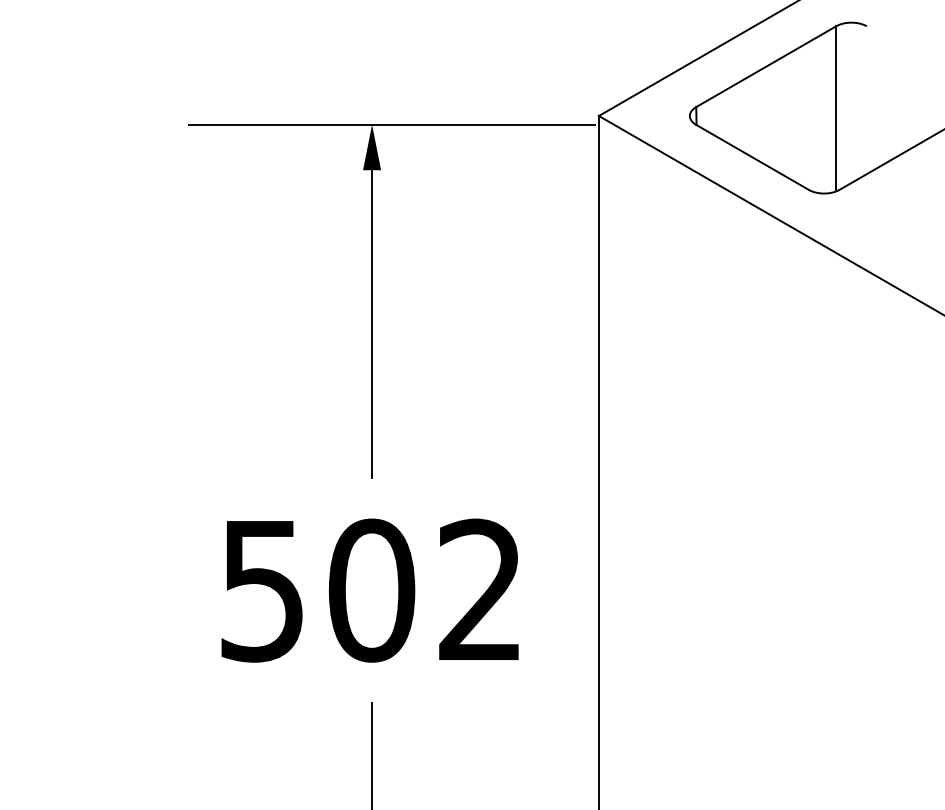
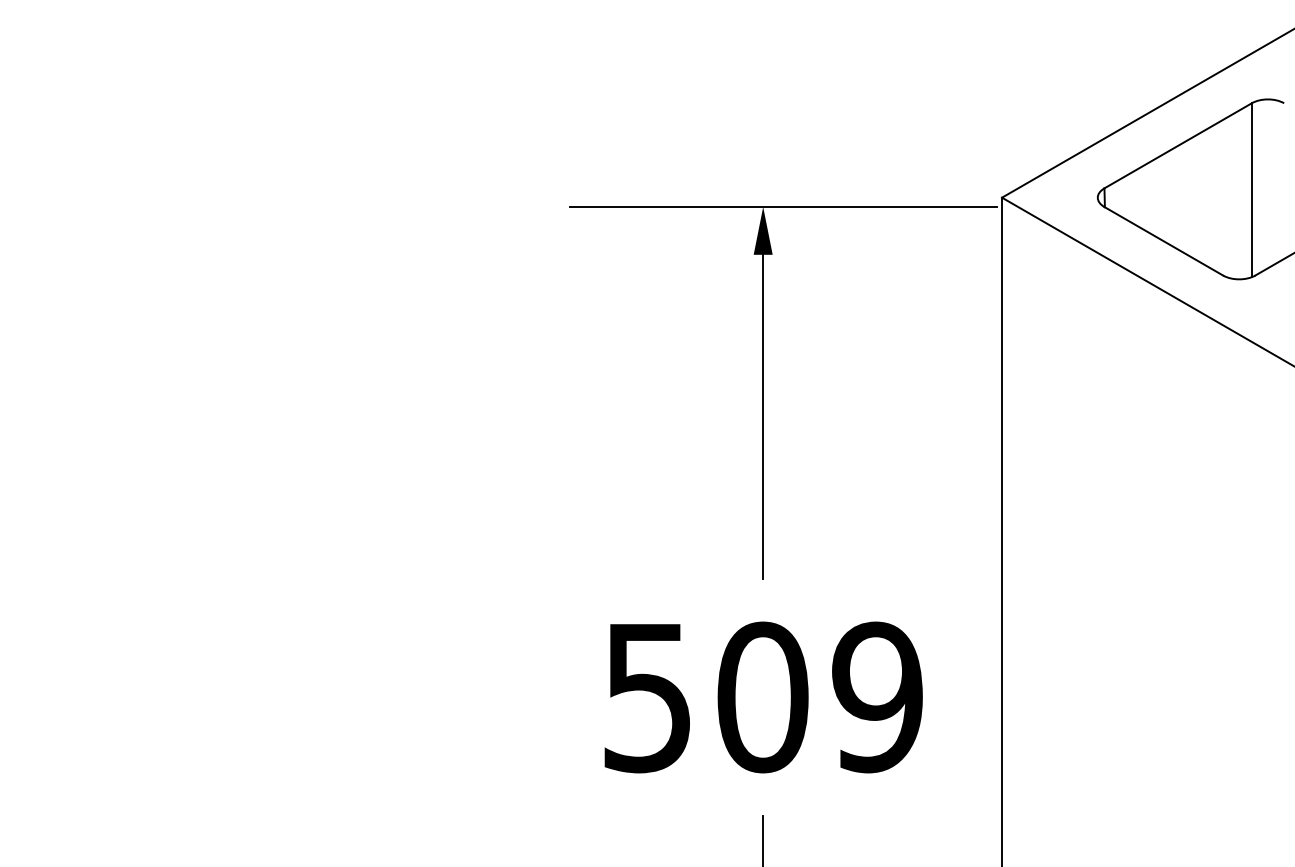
text: (480, 590) -> (877, 697), 502 -> 509

